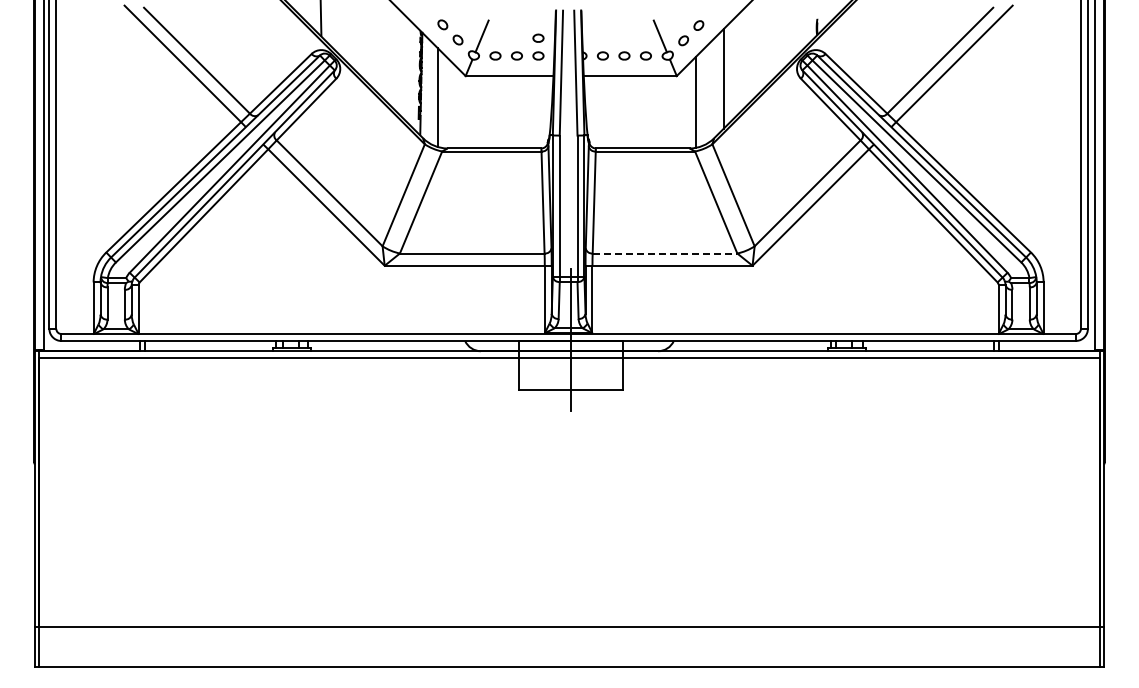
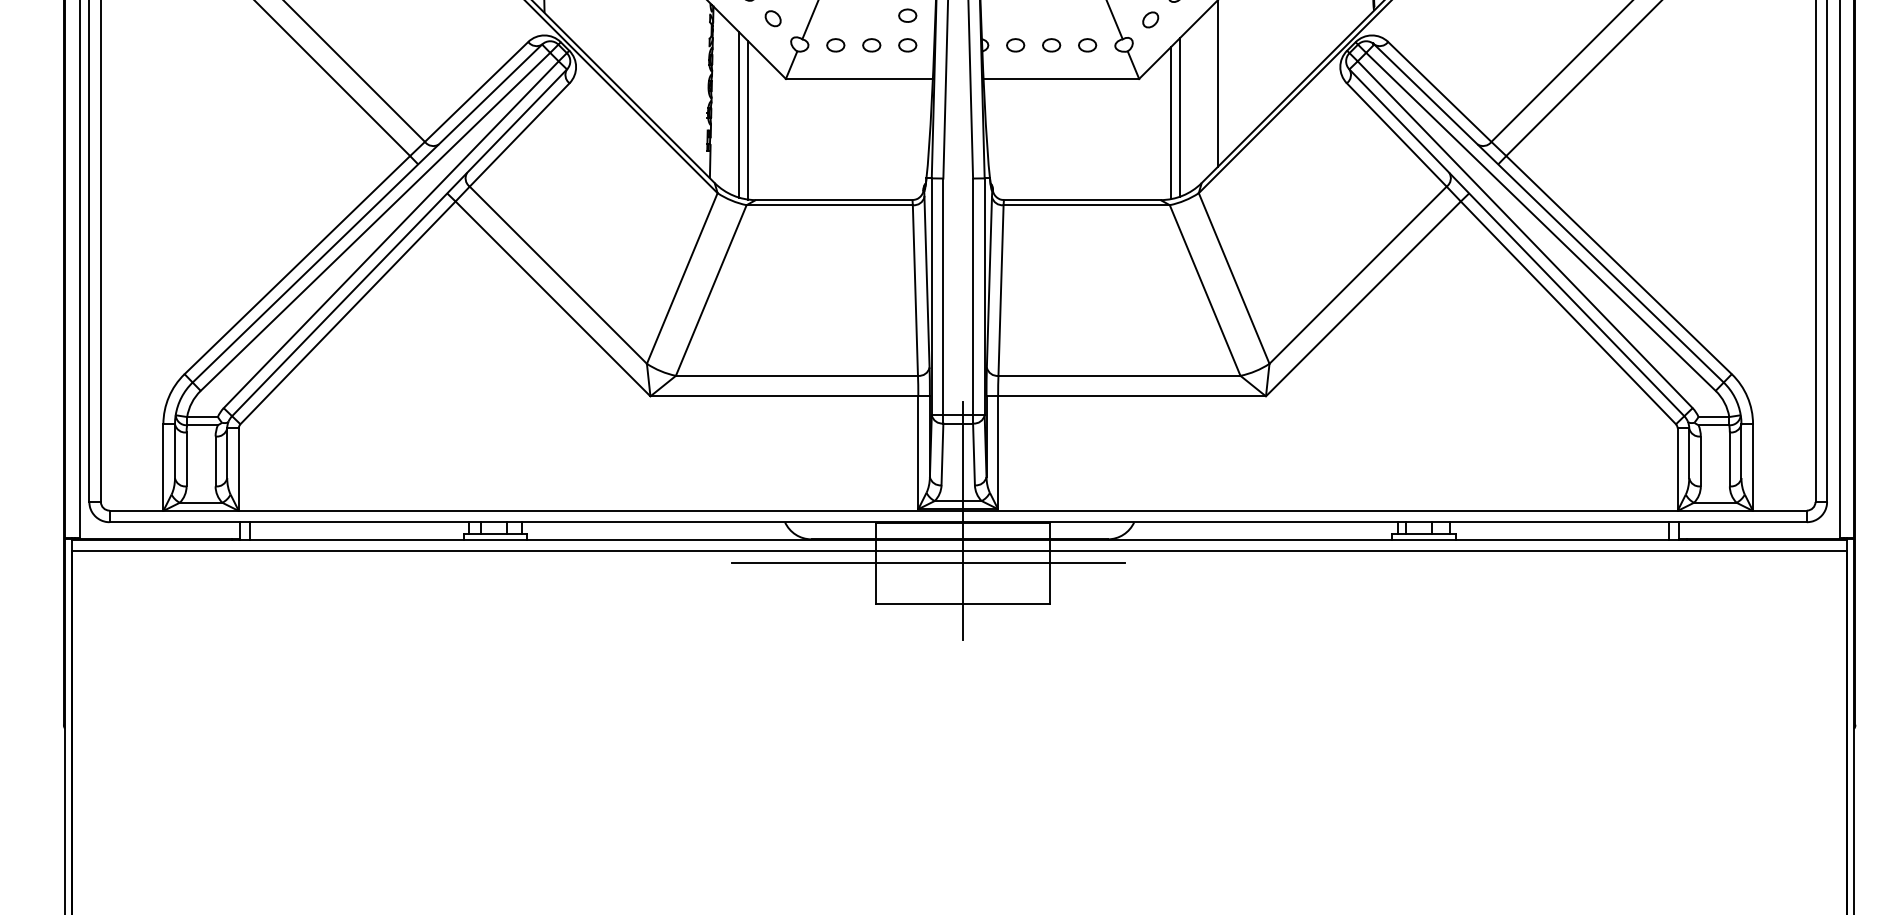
line: (701, 98) -> (1180, 116), added
line: (442, 100) -> (747, 119), added
line: (665, 253) -> (1120, 375), dashed -> solid
line: (550, 365) -> (927, 563), added

